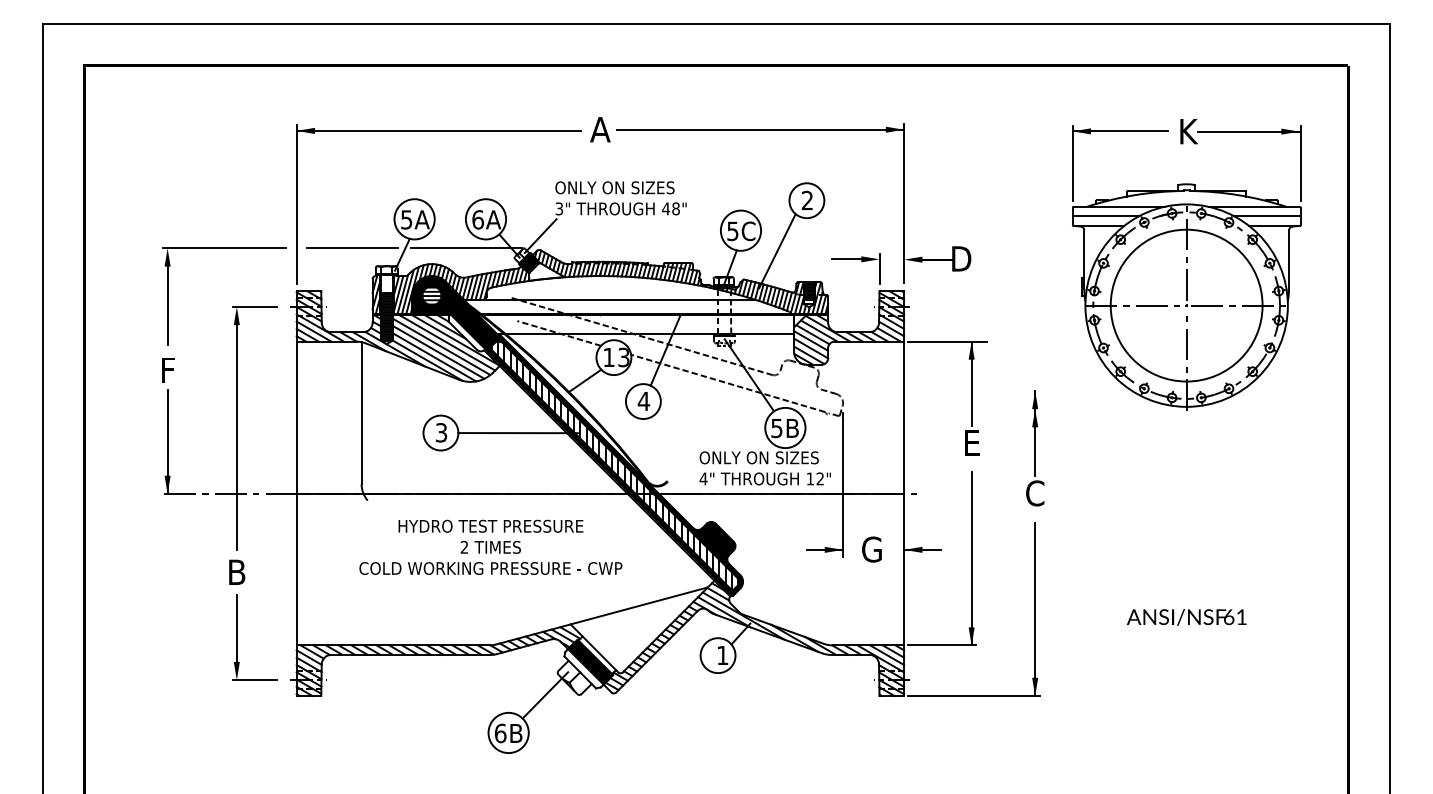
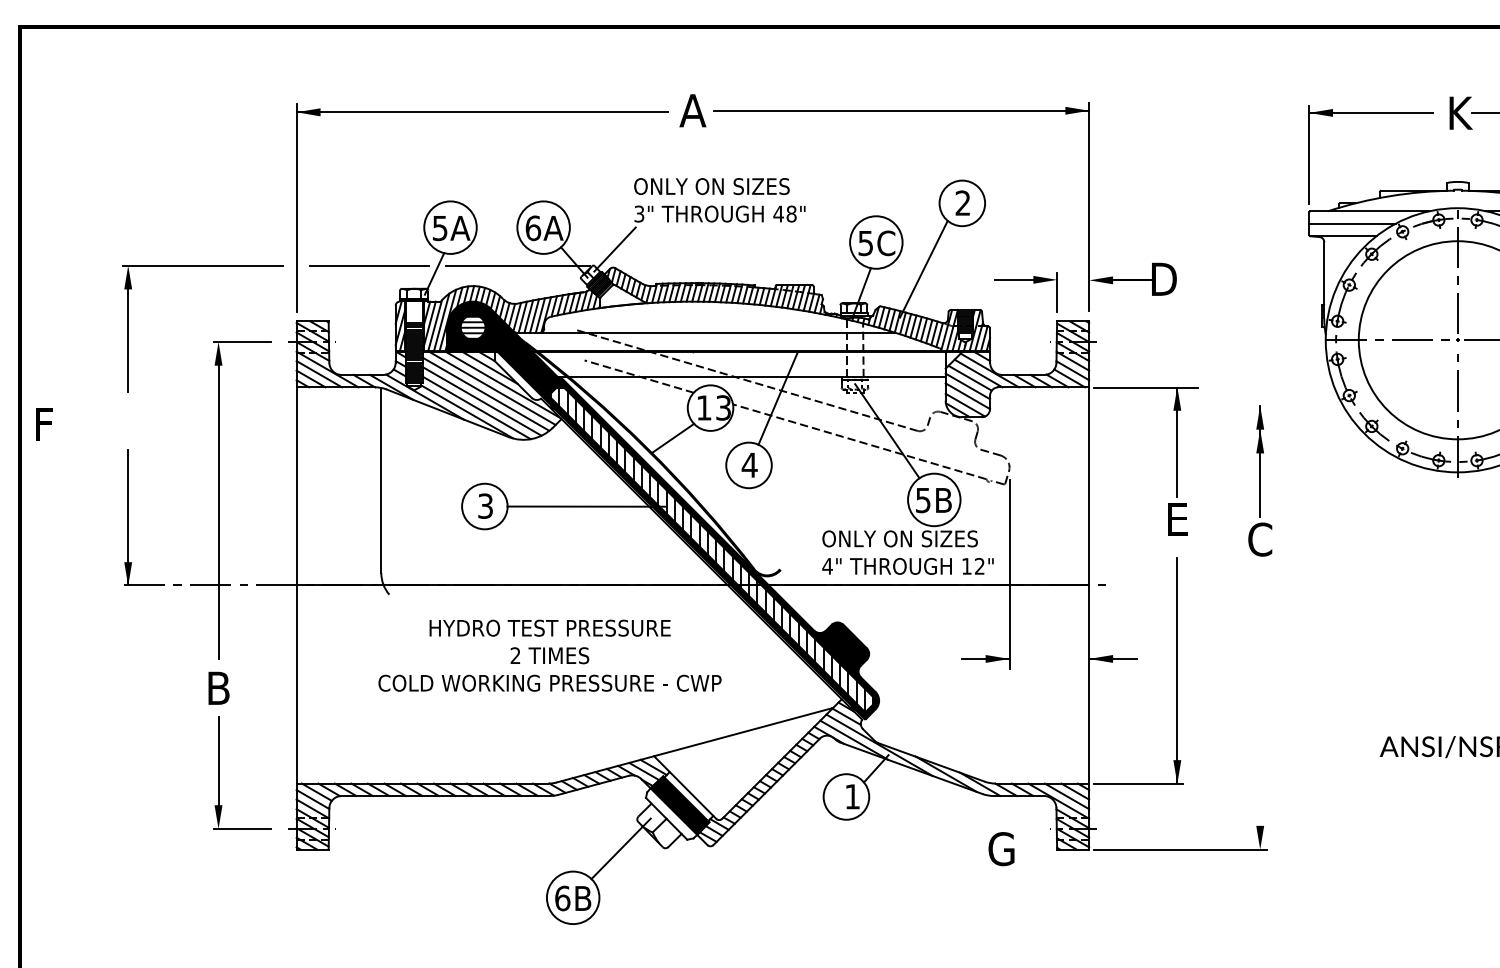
text: (168, 370) -> (44, 424), moved
part: (1035, 448) -> (1260, 481), moved
text: (871, 549) -> (1000, 848), moved
line: (1035, 608) -> (1260, 735), removed

